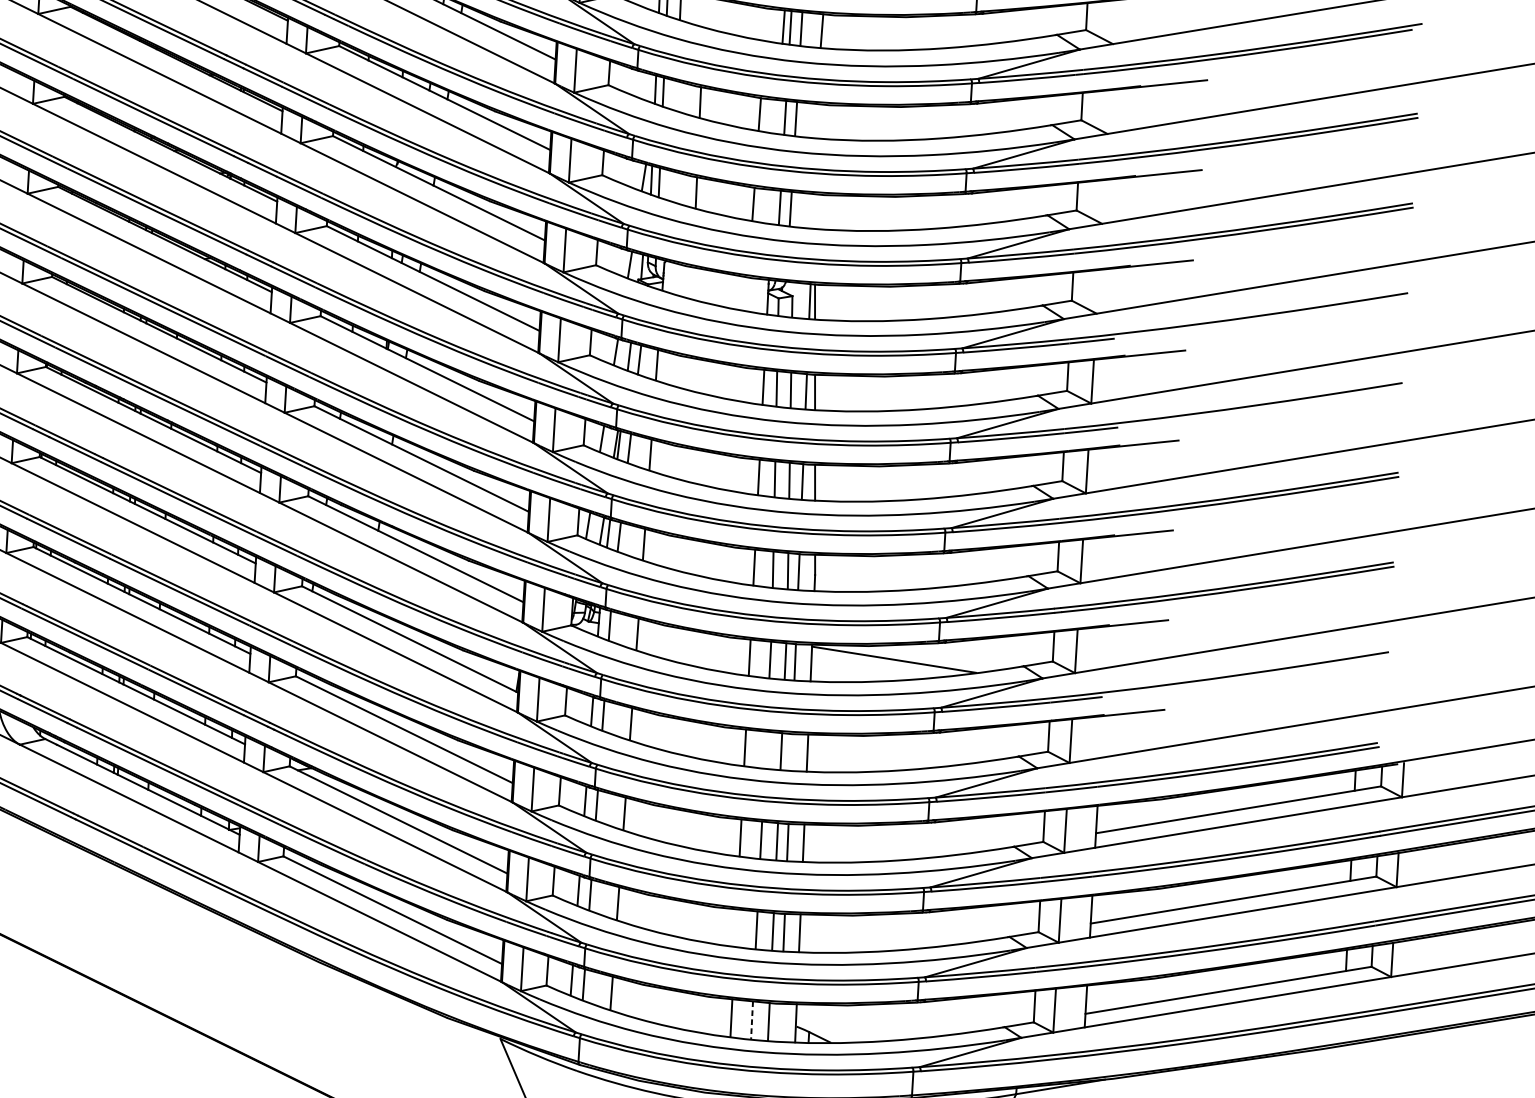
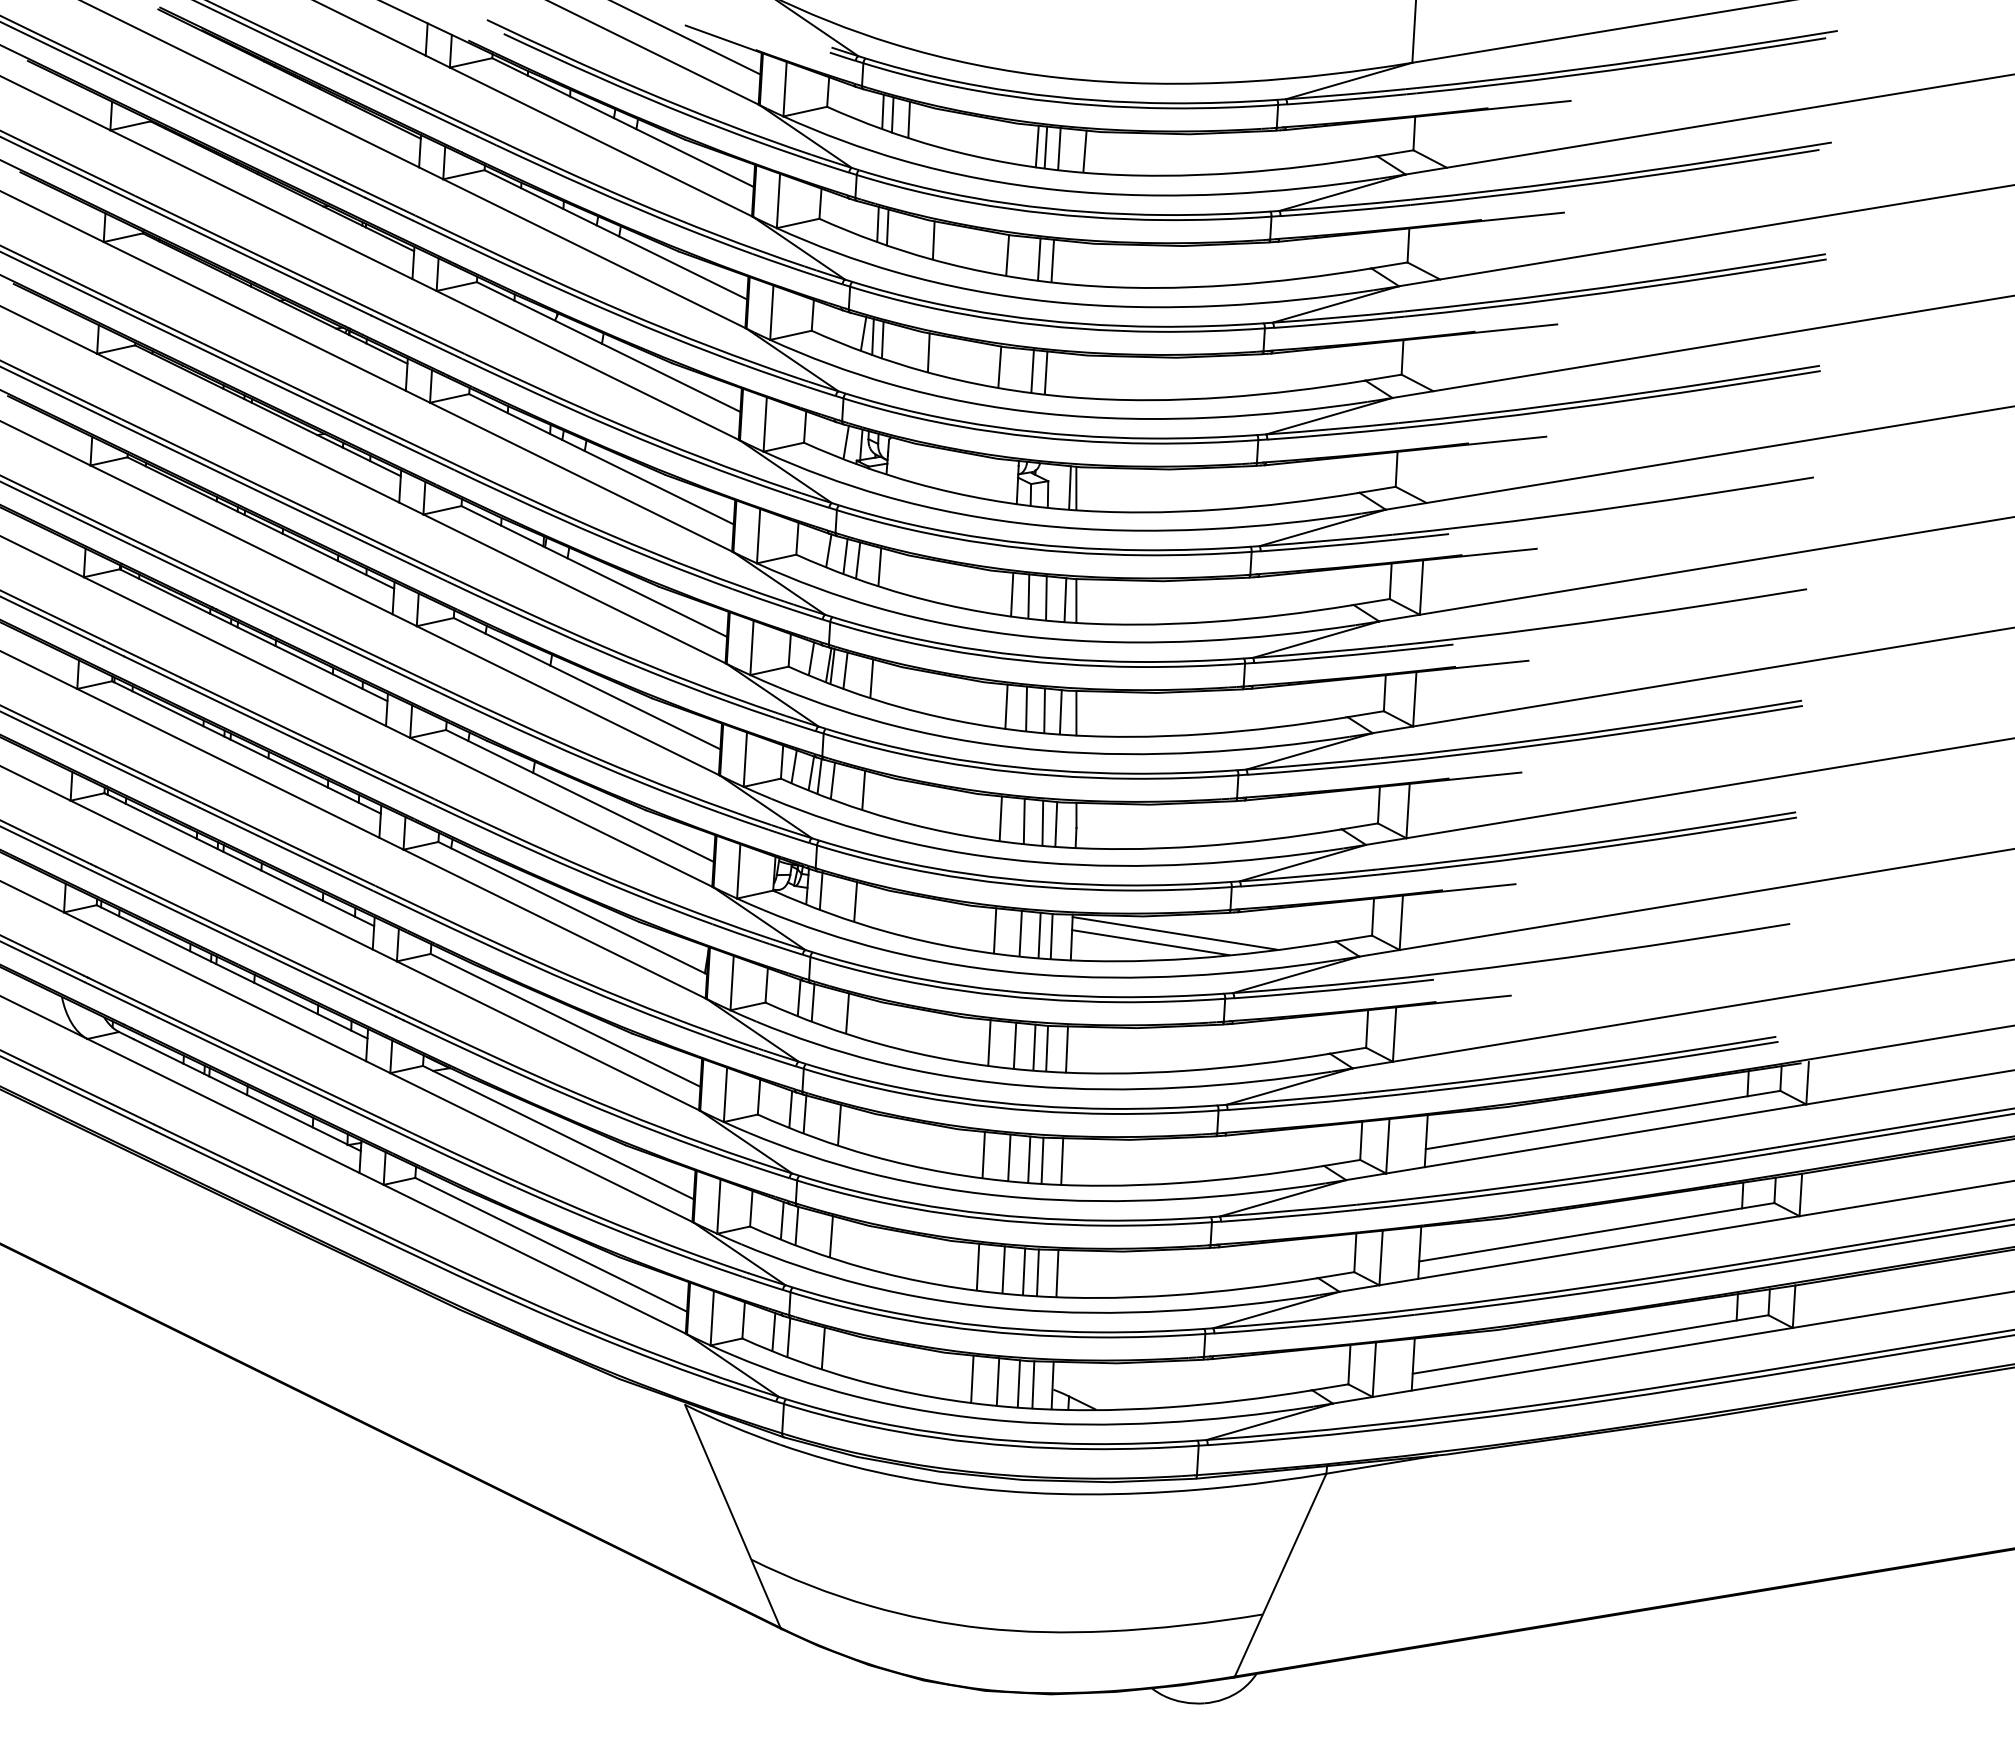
line: (874, 667) -> (1150, 942), added
line: (765, 749) -> (1014, 1044), added
line: (791, 752) -> (1047, 1048), added
line: (735, 927) -> (977, 1266), added
line: (752, 1020) -> (998, 1382), dashed -> solid
line: (780, 1022) -> (1033, 1384), added

